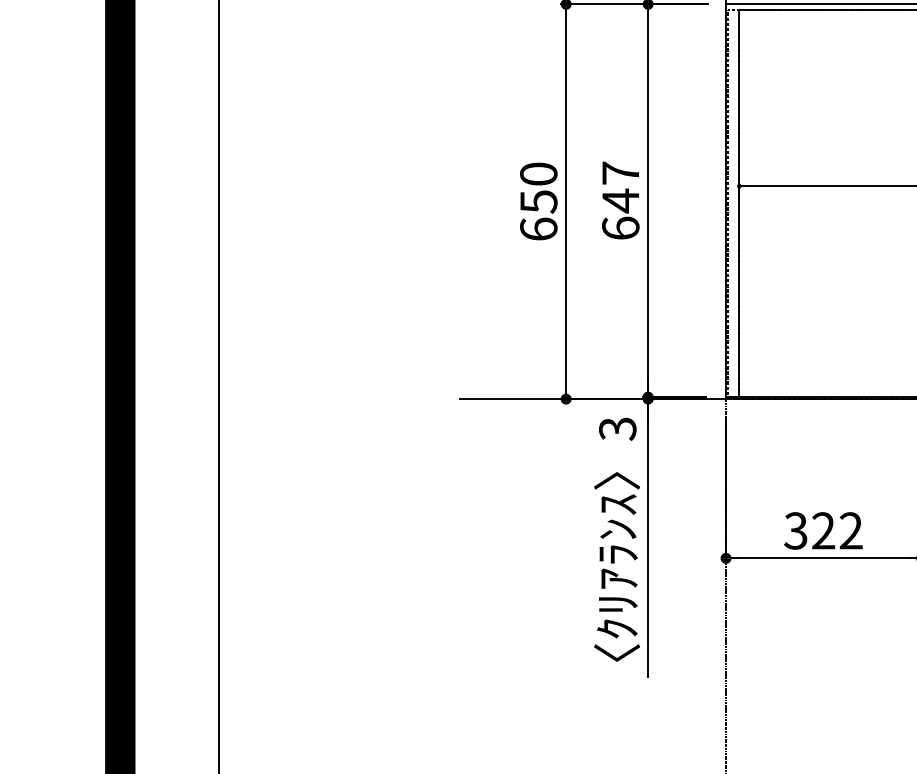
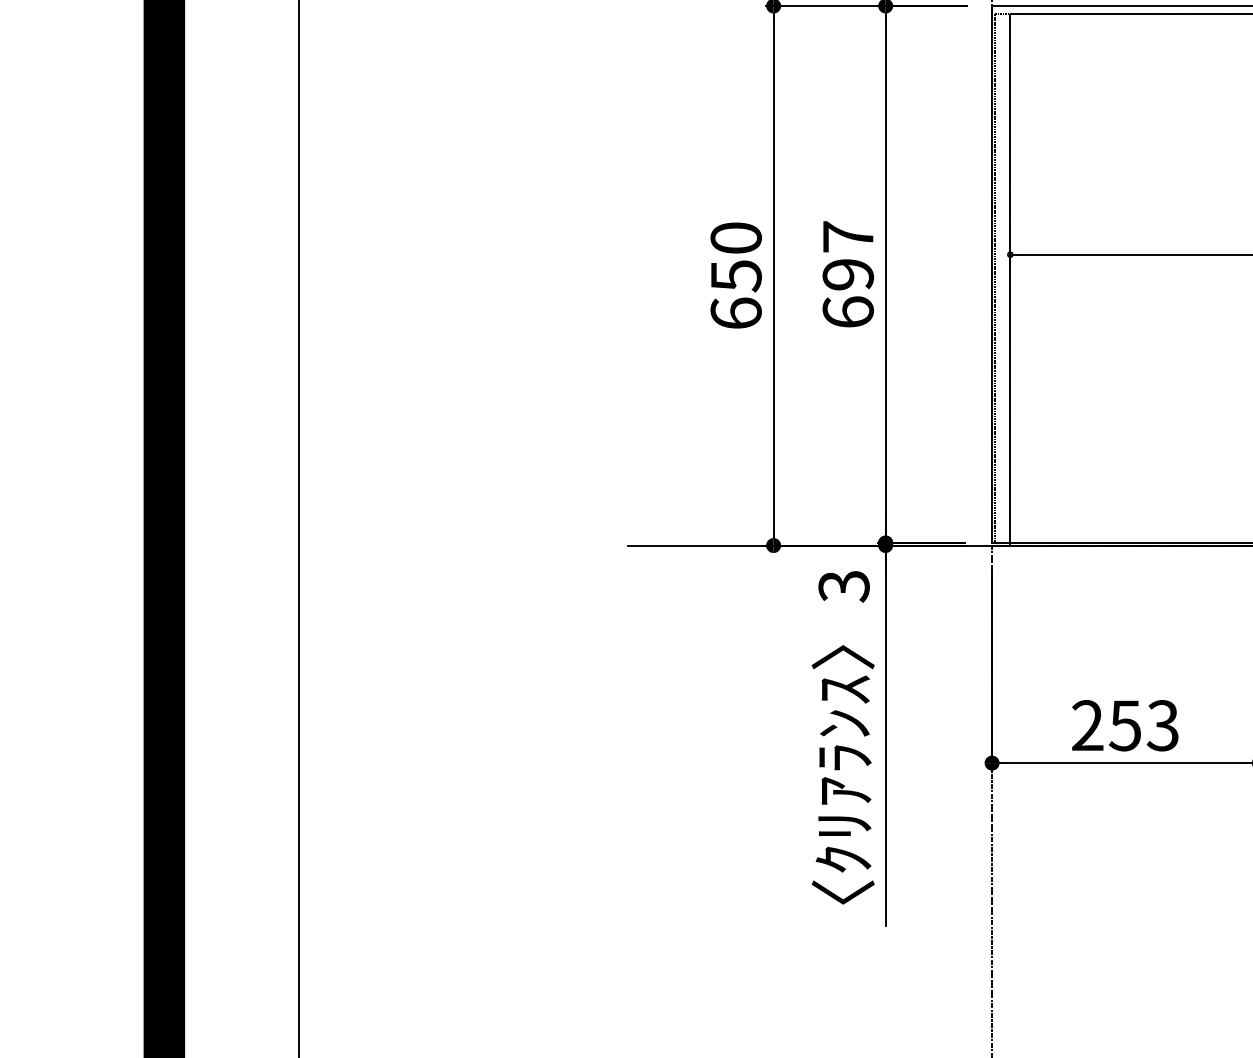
text: (620, 200) -> (848, 274), 647 -> 697
text: (822, 530) -> (1124, 725), 322 -> 253

